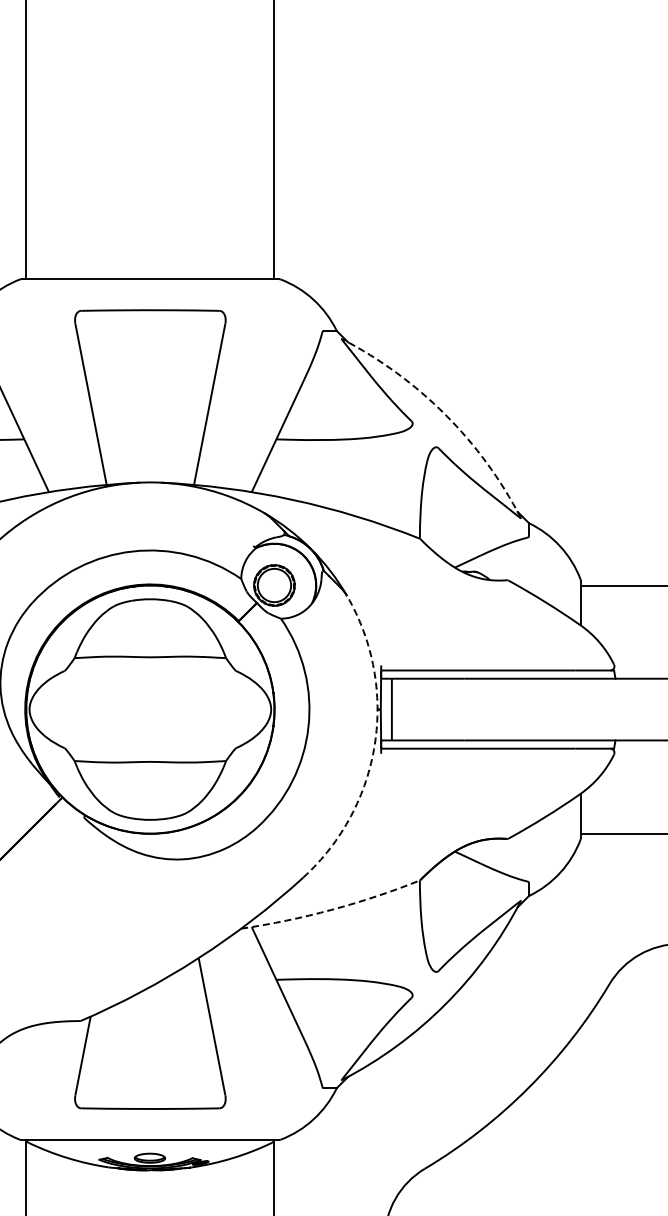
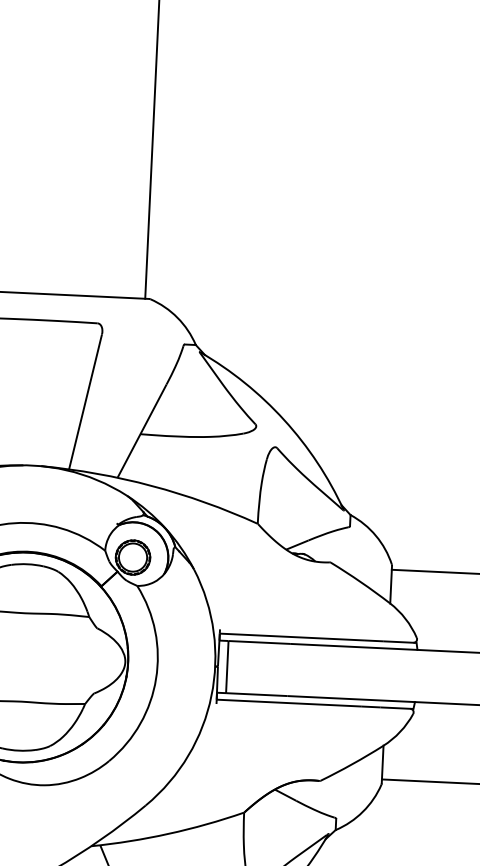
arc: (445, 414) -> (284, 419), dashed -> solid
arc: (374, 744) -> (211, 695), dashed -> solid
arc: (331, 909) -> (168, 833), dashed -> solid

